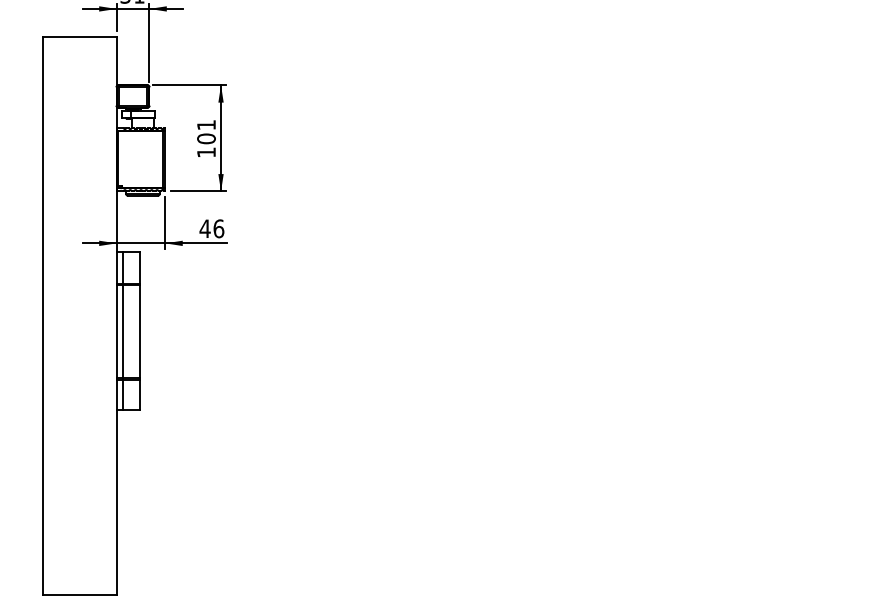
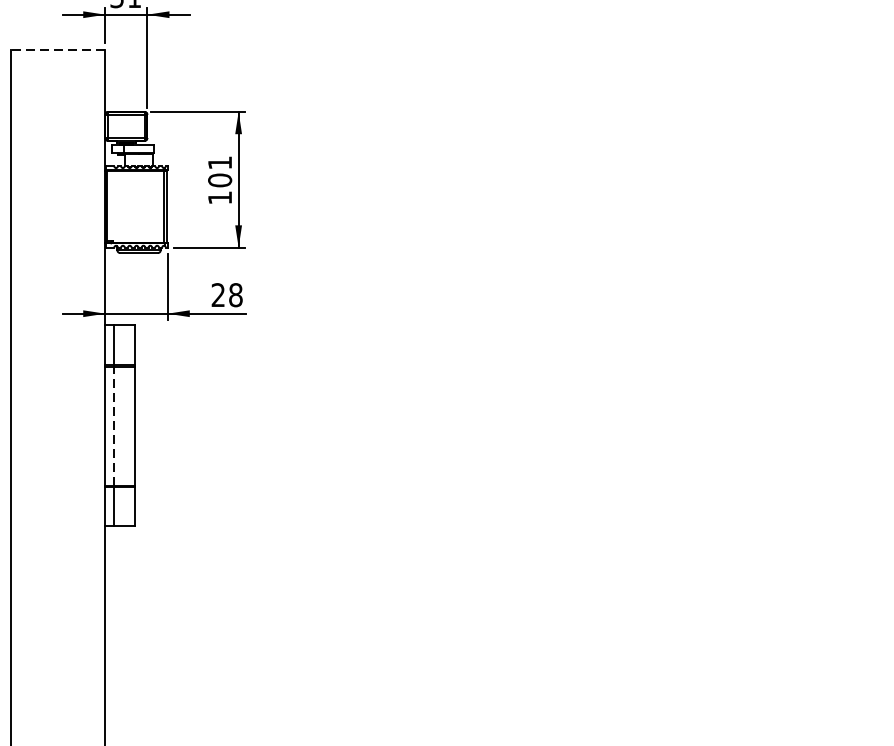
line: (79, 36) -> (58, 49), solid -> dashed
text: (211, 228) -> (226, 294), 46 -> 28
line: (123, 331) -> (114, 426), solid -> dashed

